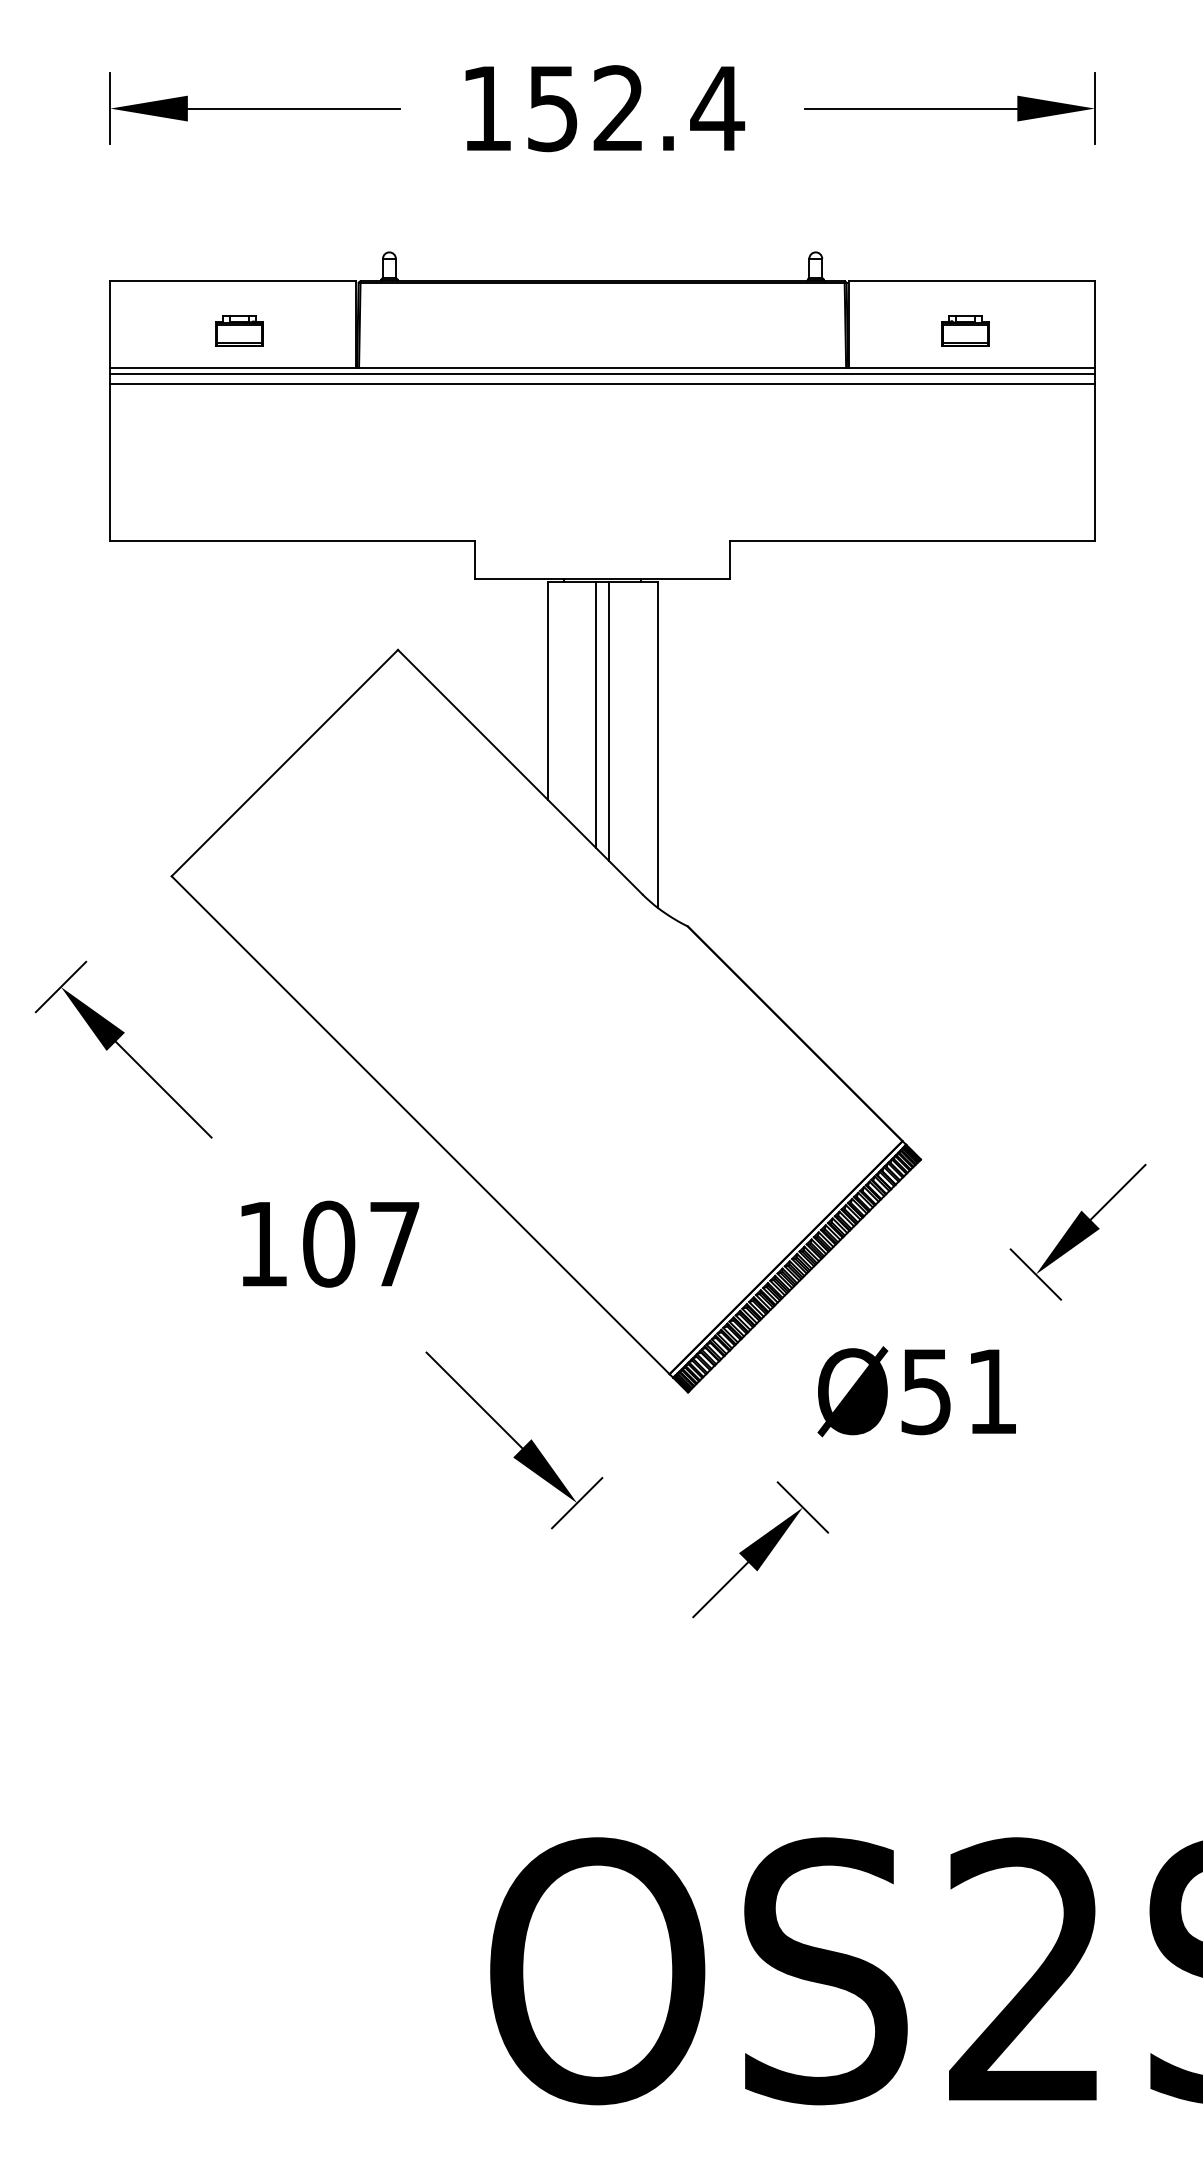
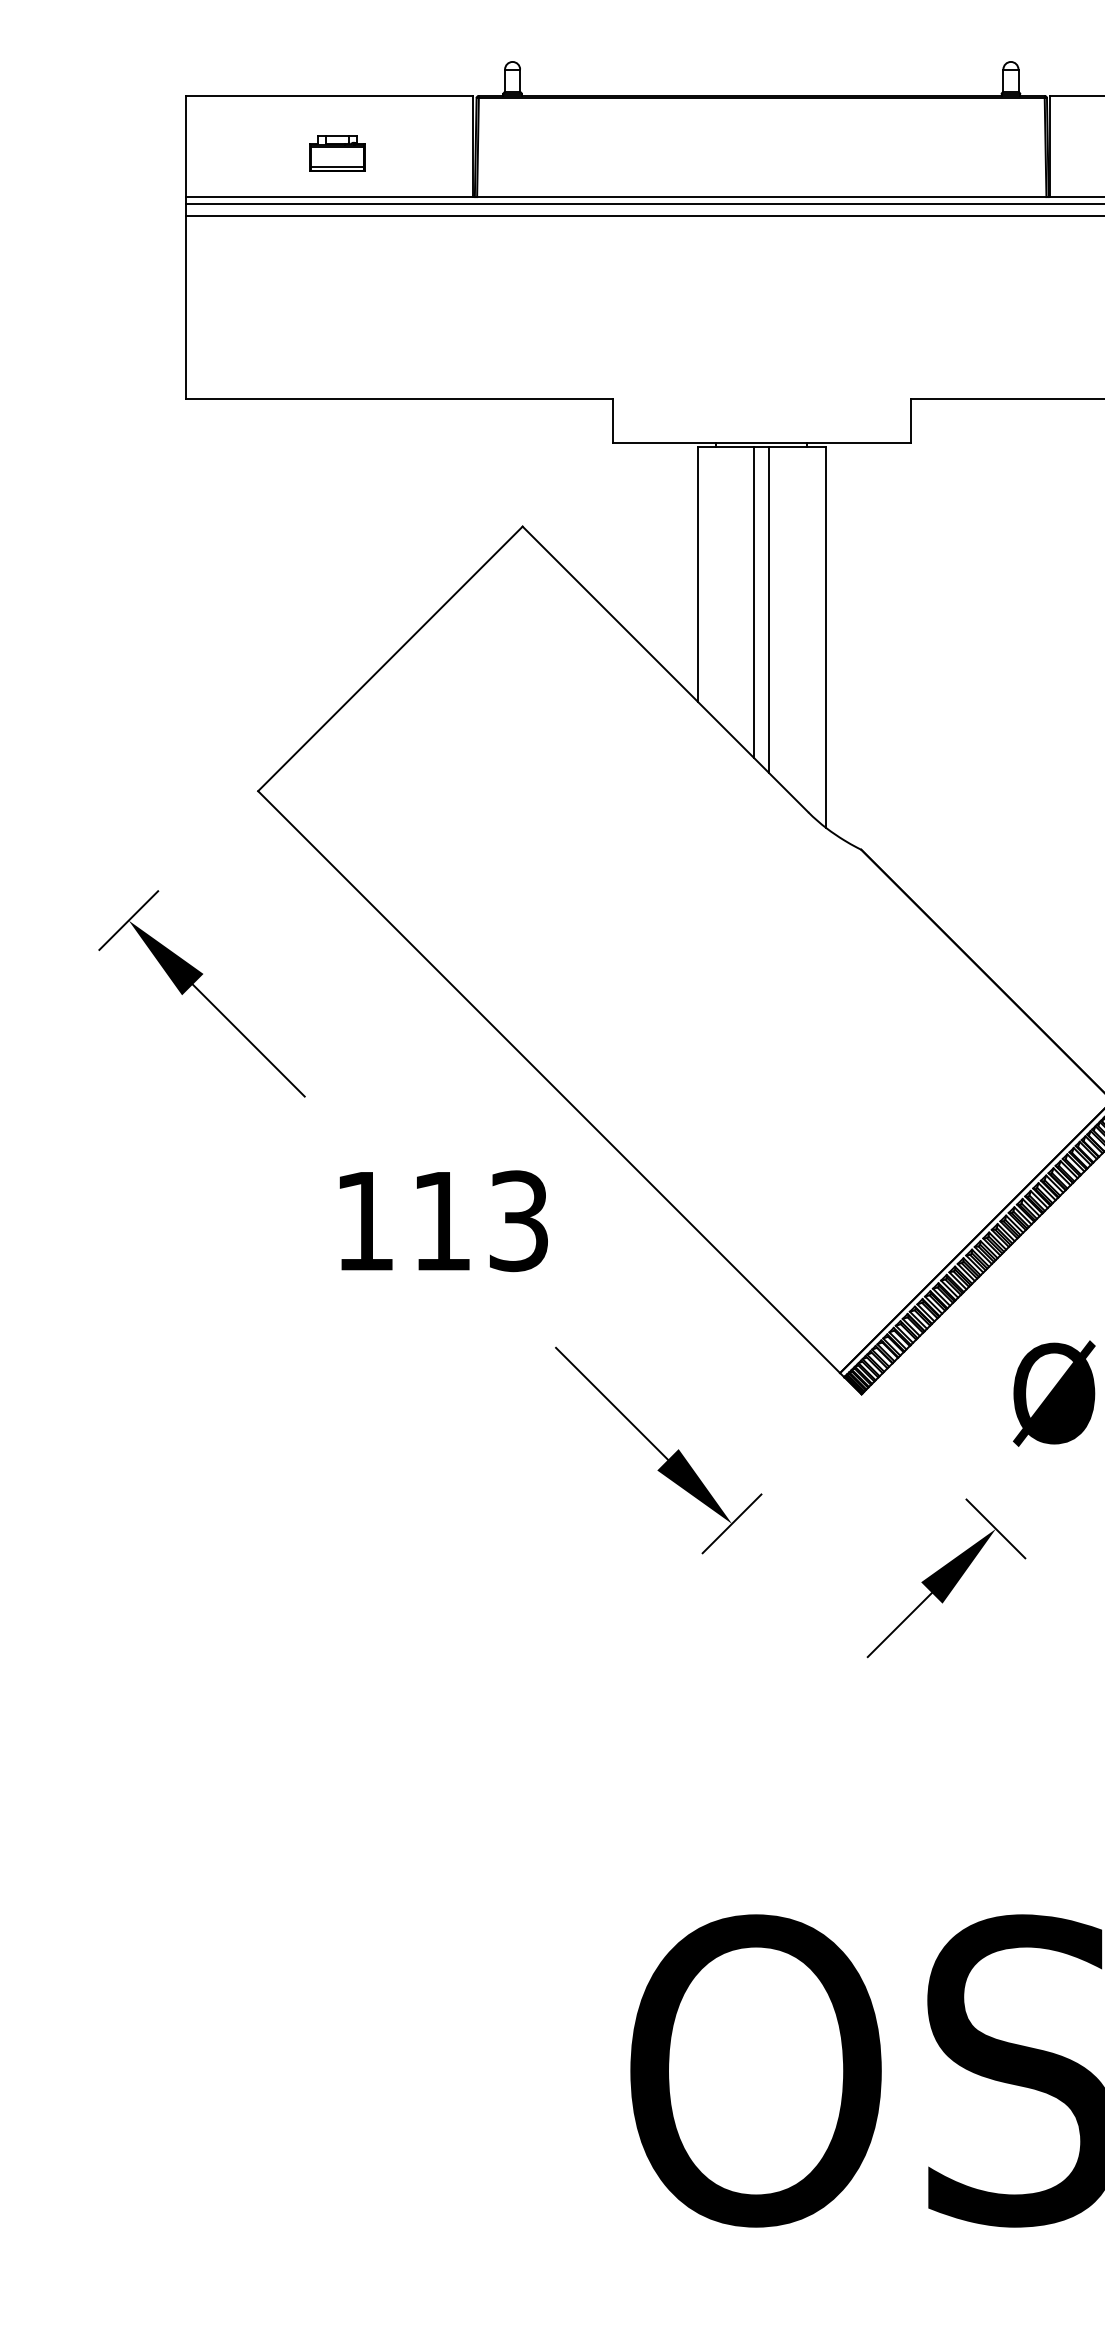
text: (361, 1243) -> (479, 1220), 107 -> 113

